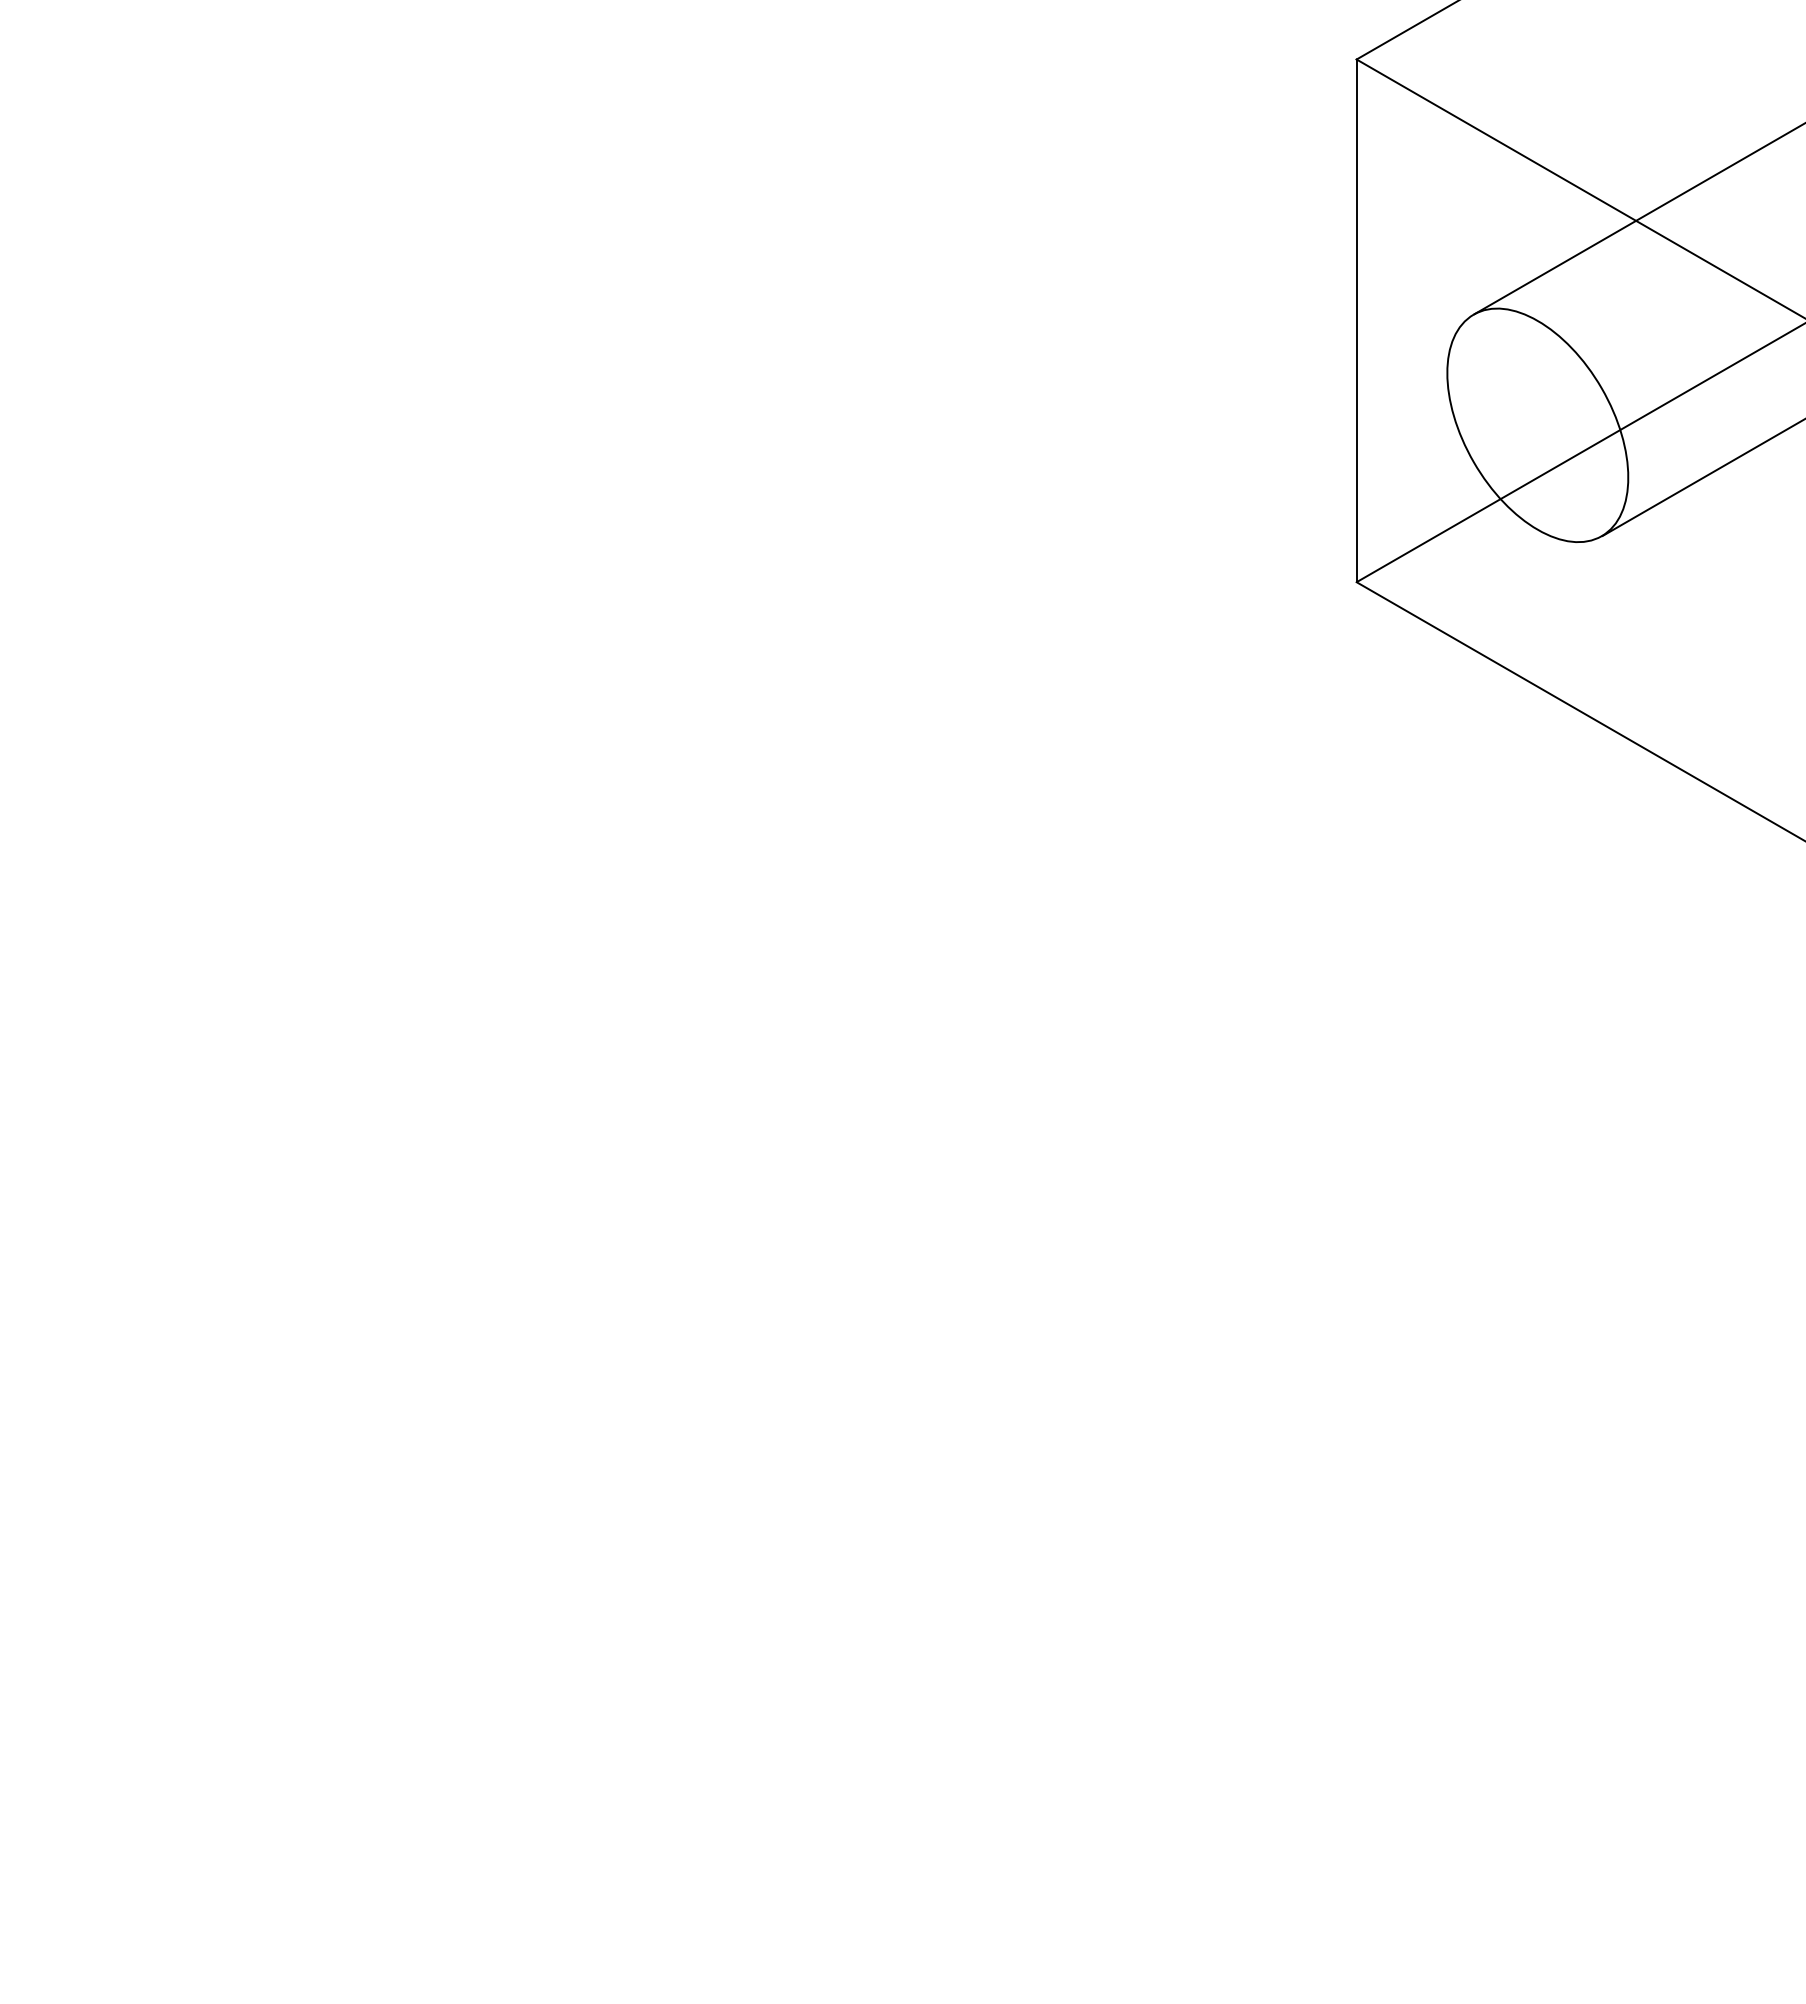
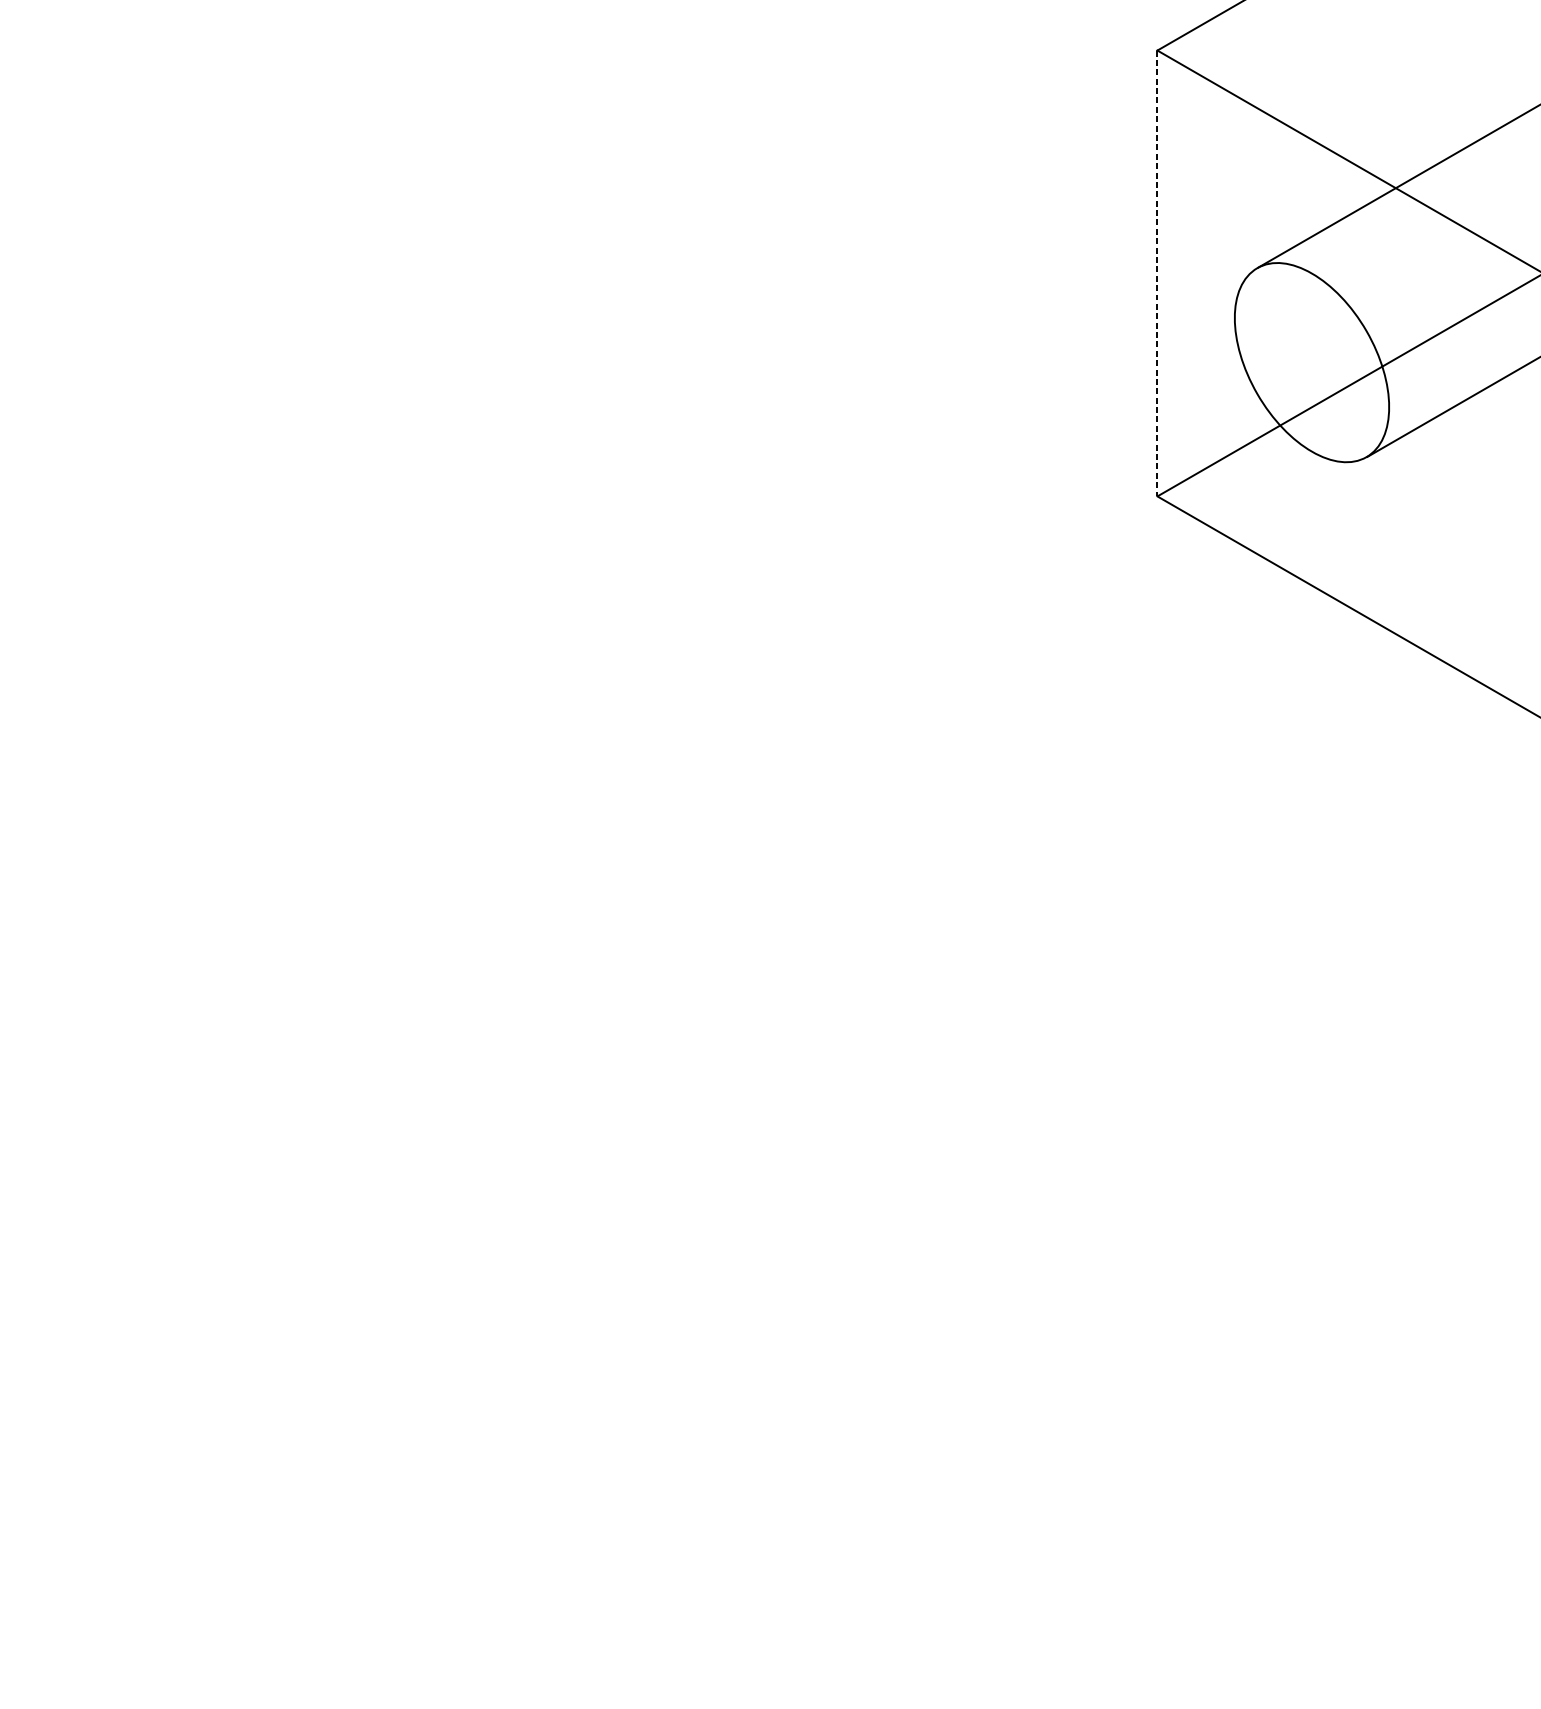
line: (1356, 321) -> (1157, 274), solid -> dashed

